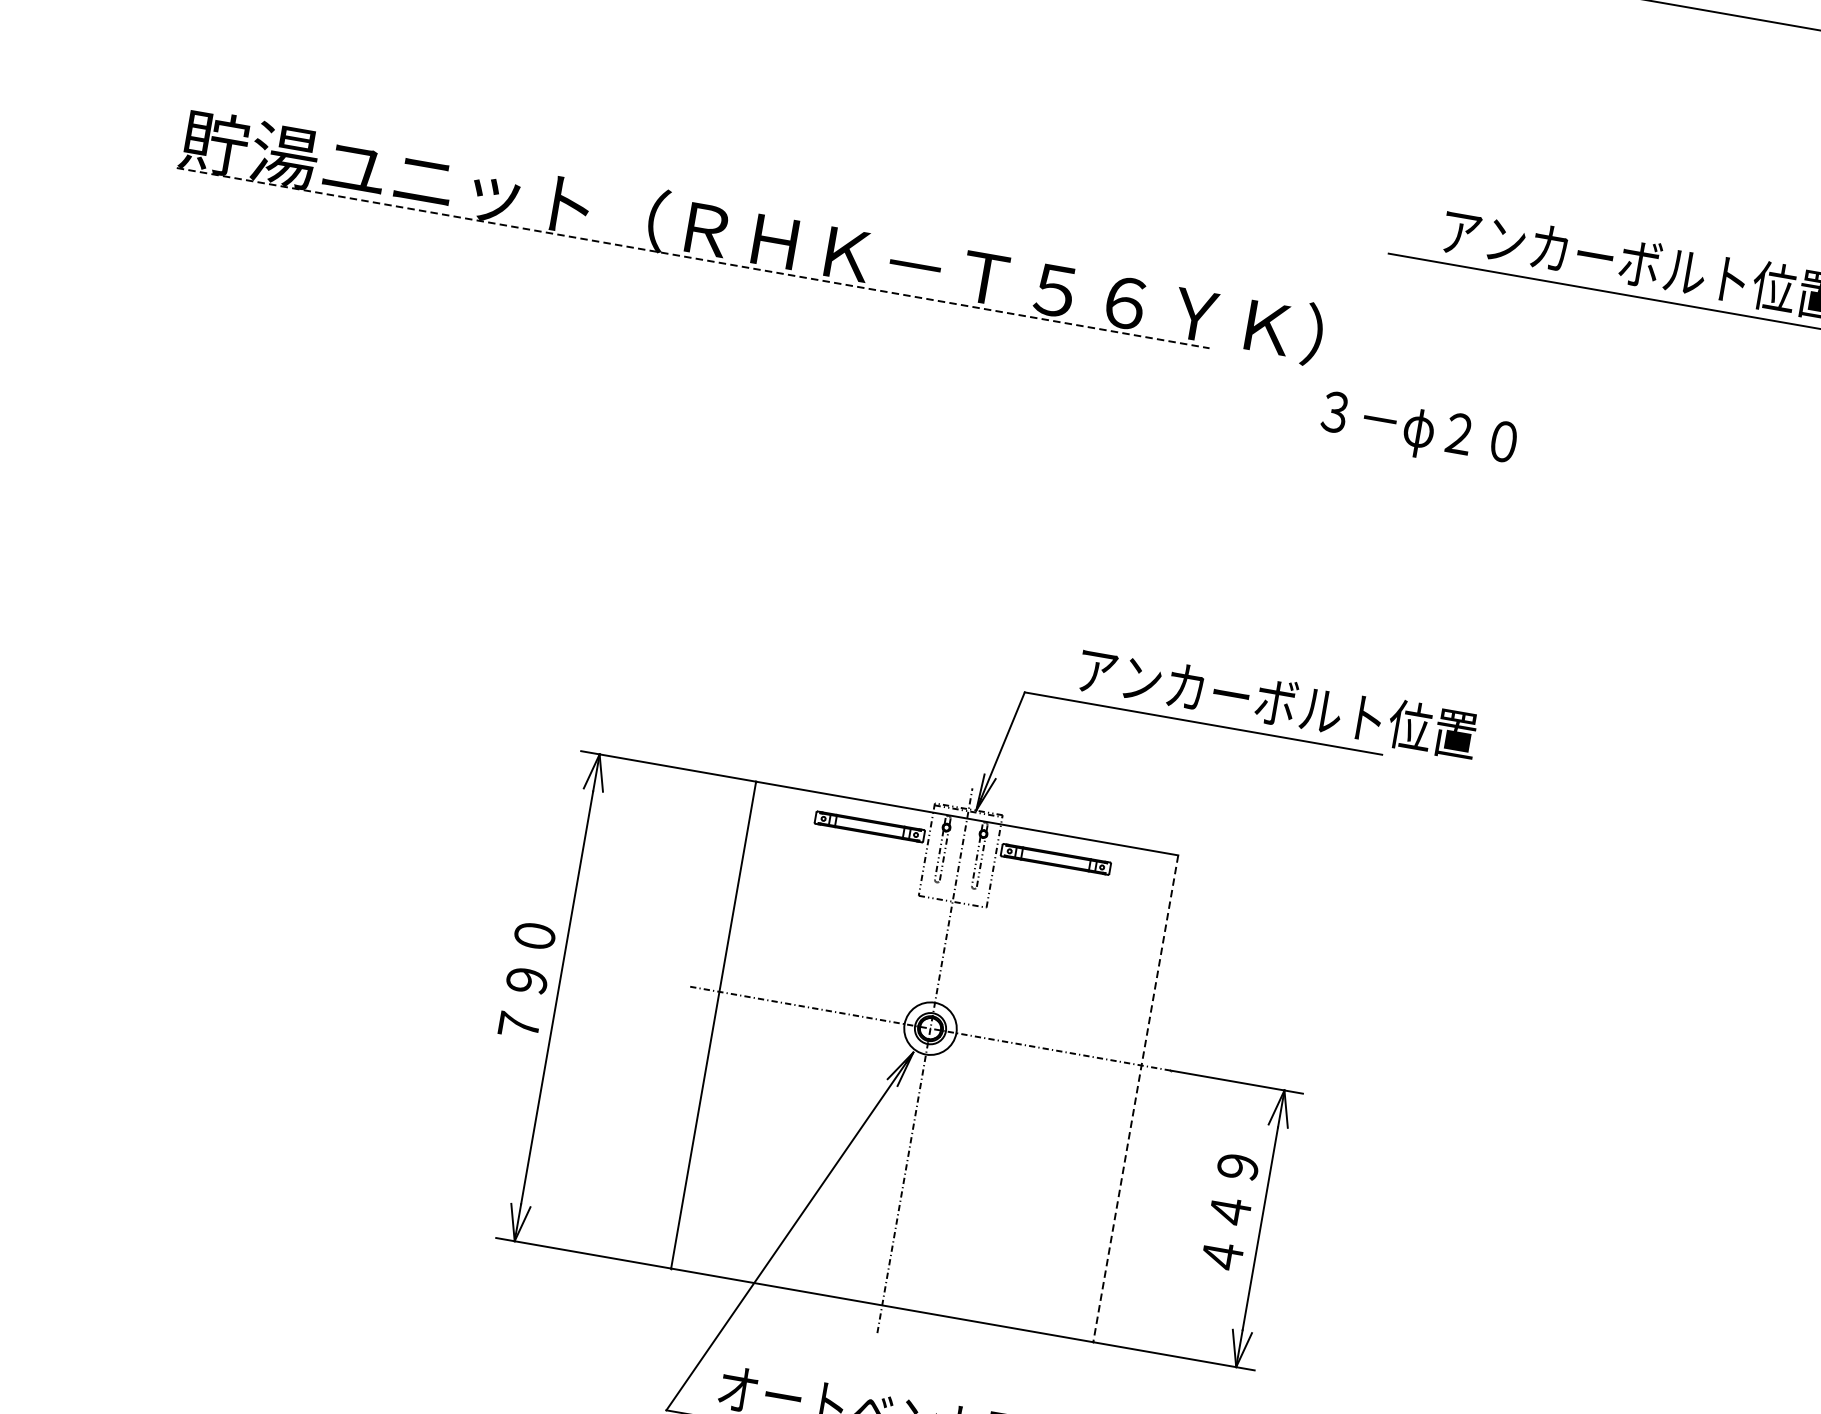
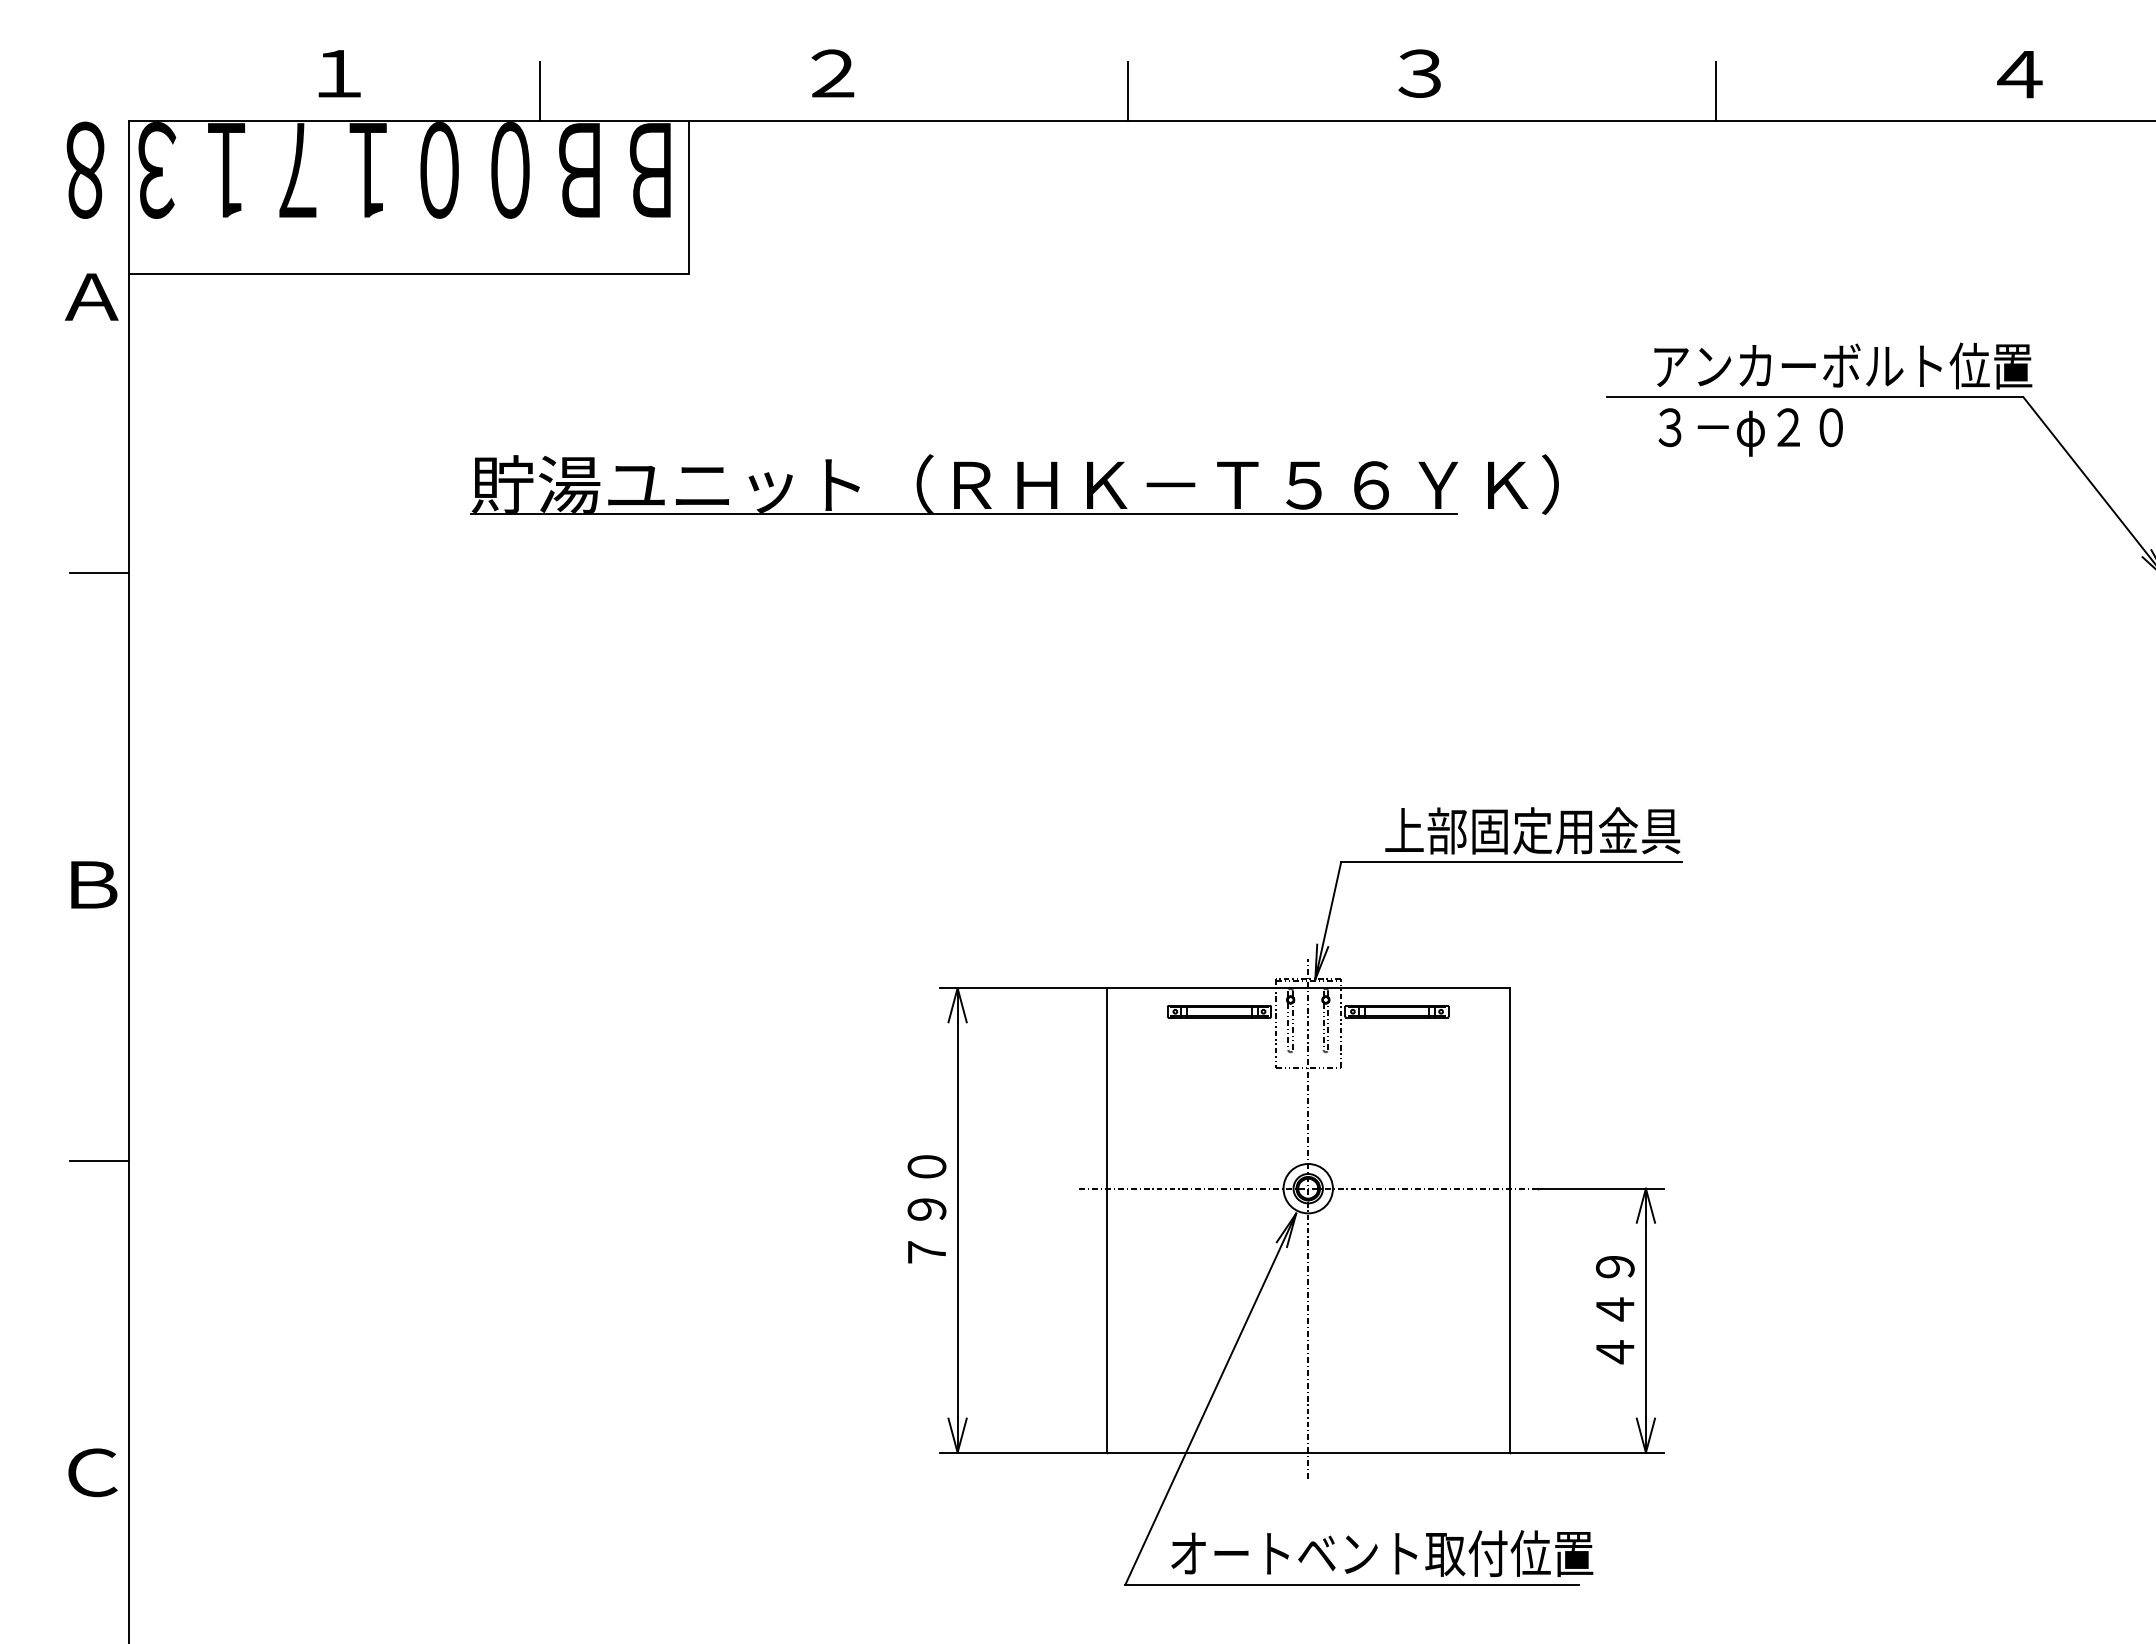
line: (693, 258) -> (964, 513), dashed -> solid
text: (1418, 432) -> (1750, 432), moved
text: (1276, 702) -> (1575, 830), アンカーボルト位置 -> 上部固定用金具
line: (1135, 1098) -> (1509, 1220), dashed -> solid

